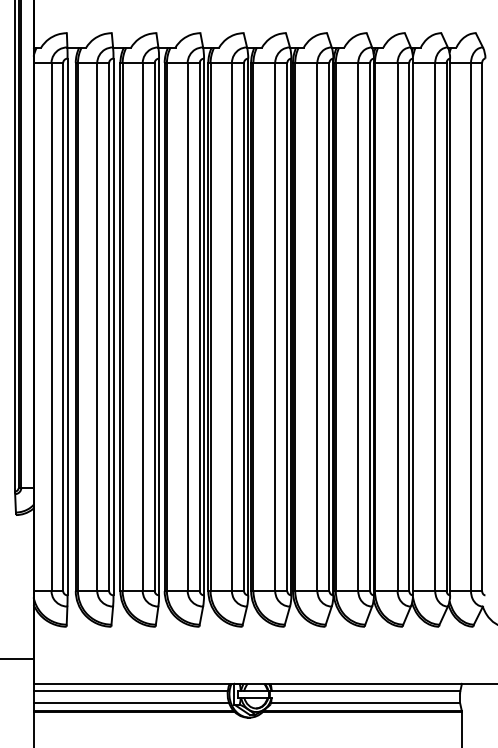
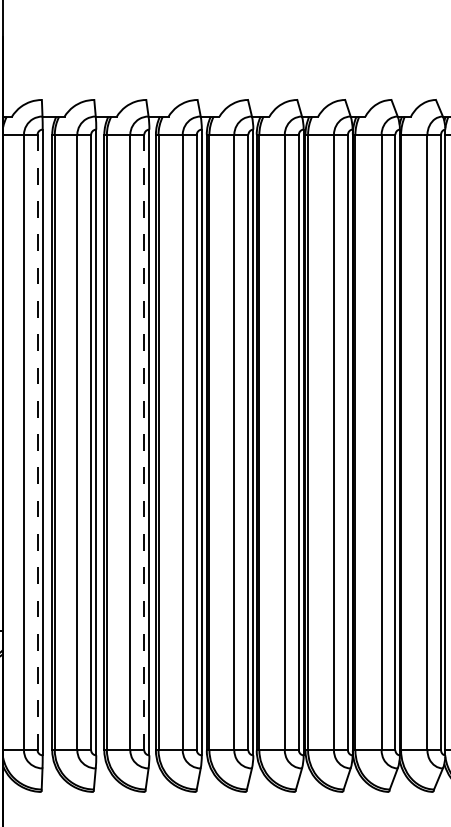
line: (63, 326) -> (37, 441), solid -> dashed
line: (154, 326) -> (144, 441), solid -> dashed

